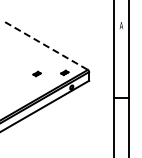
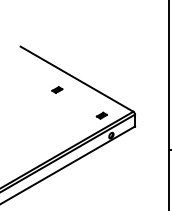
line: (46, 46) -> (77, 79), dashed -> solid
part: (36, 73) -> (56, 89), moved

